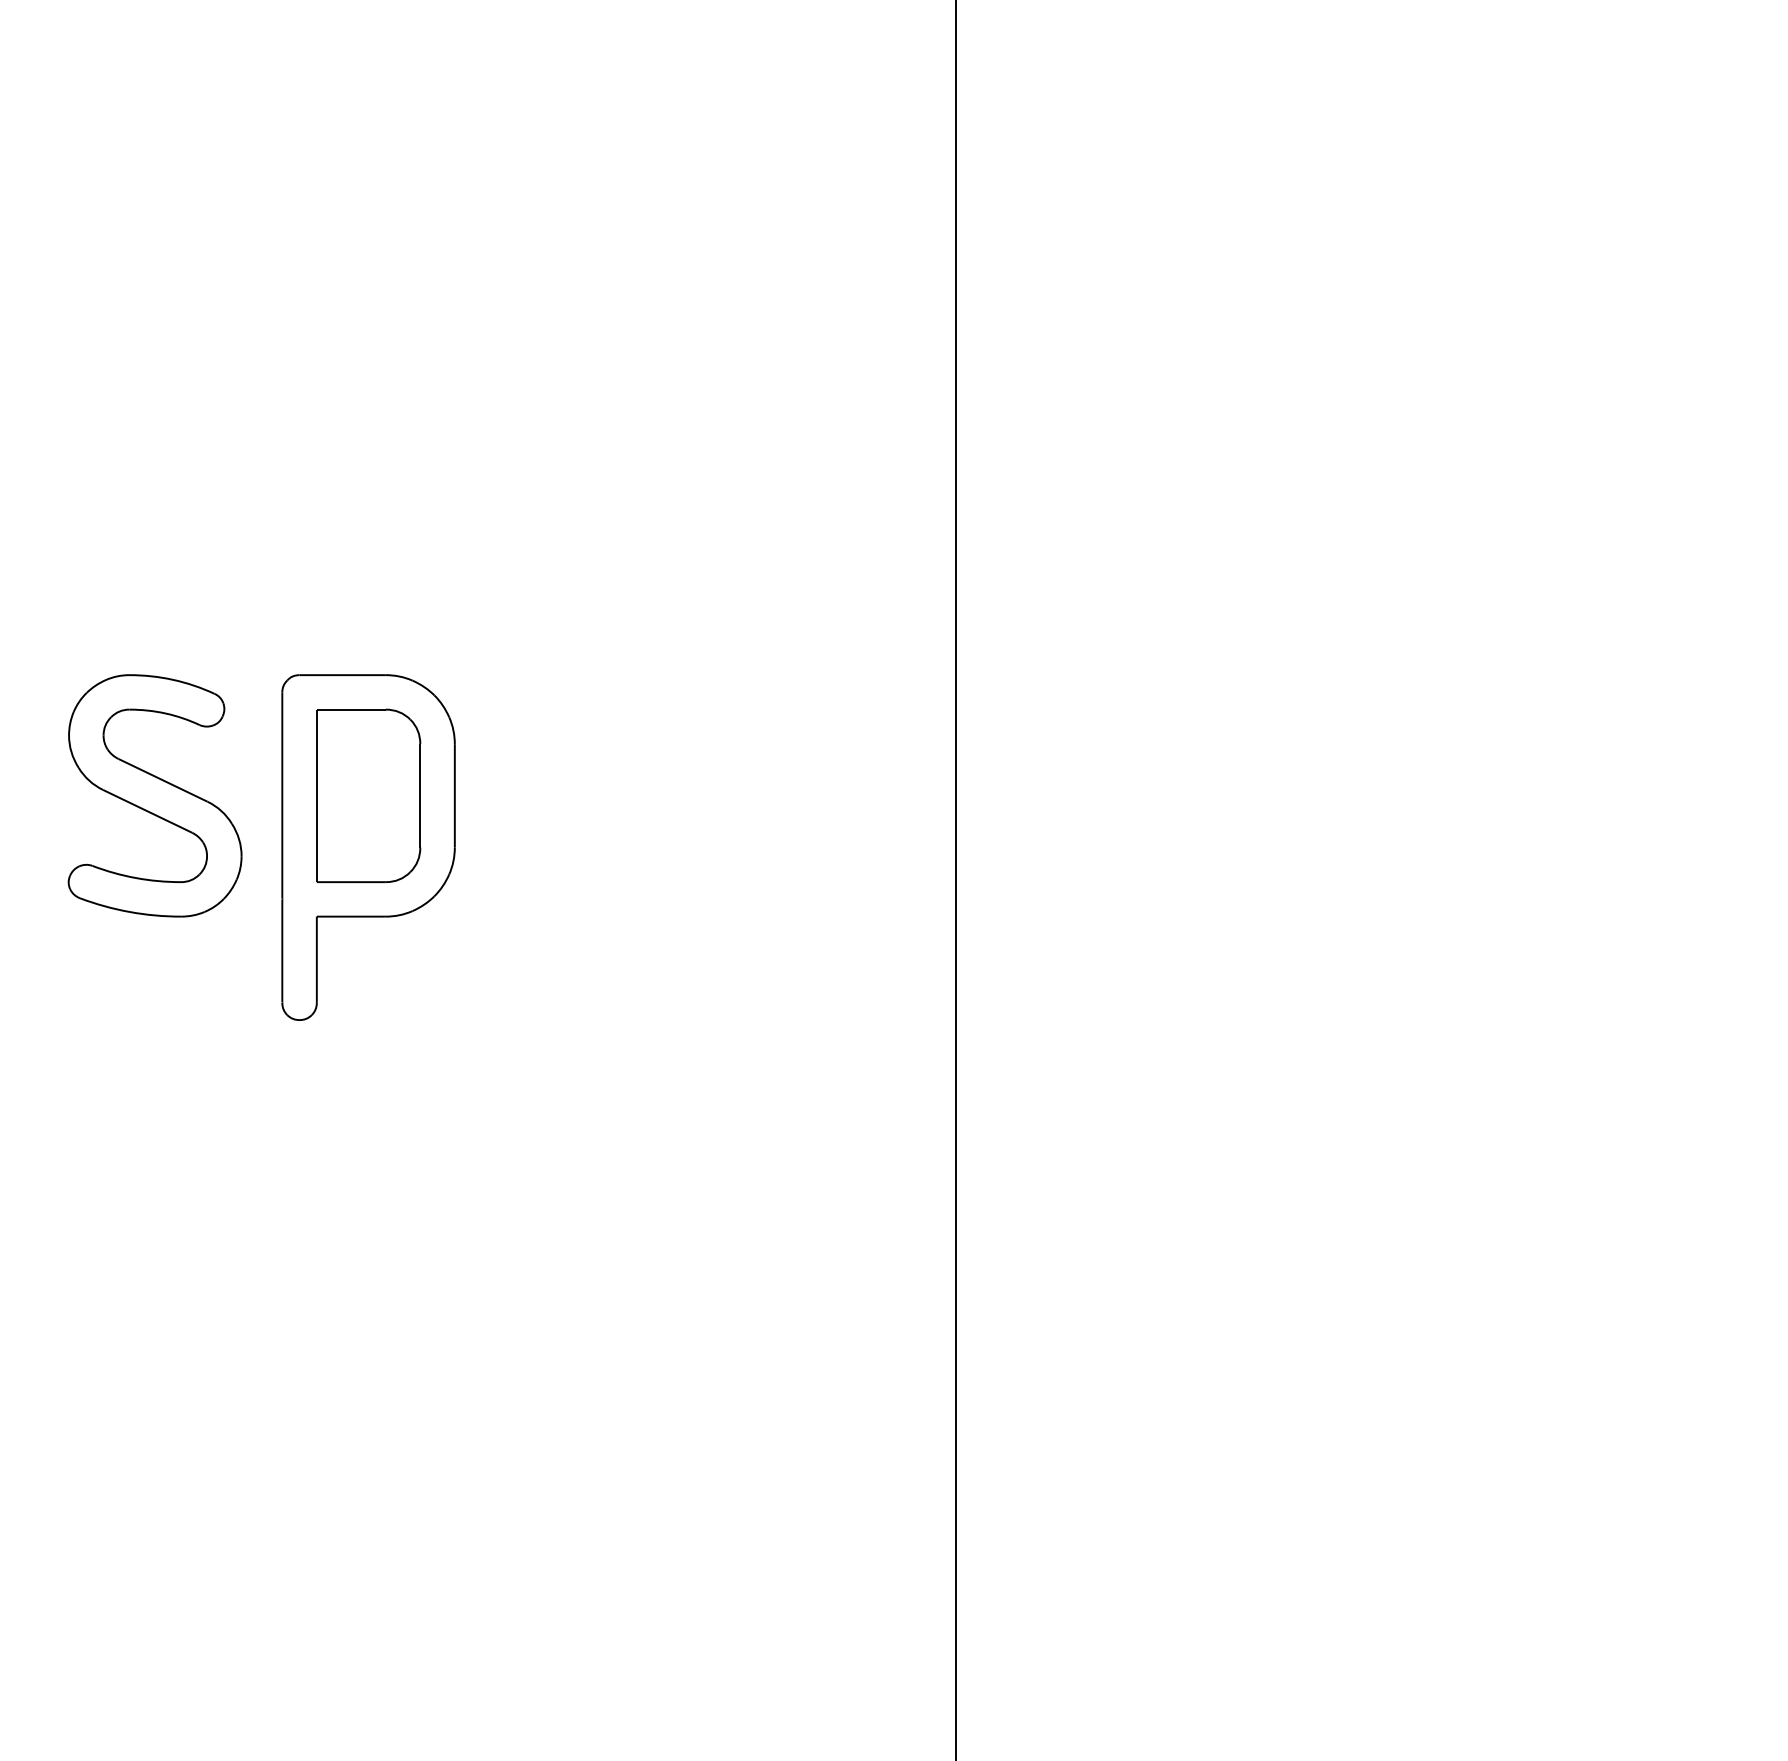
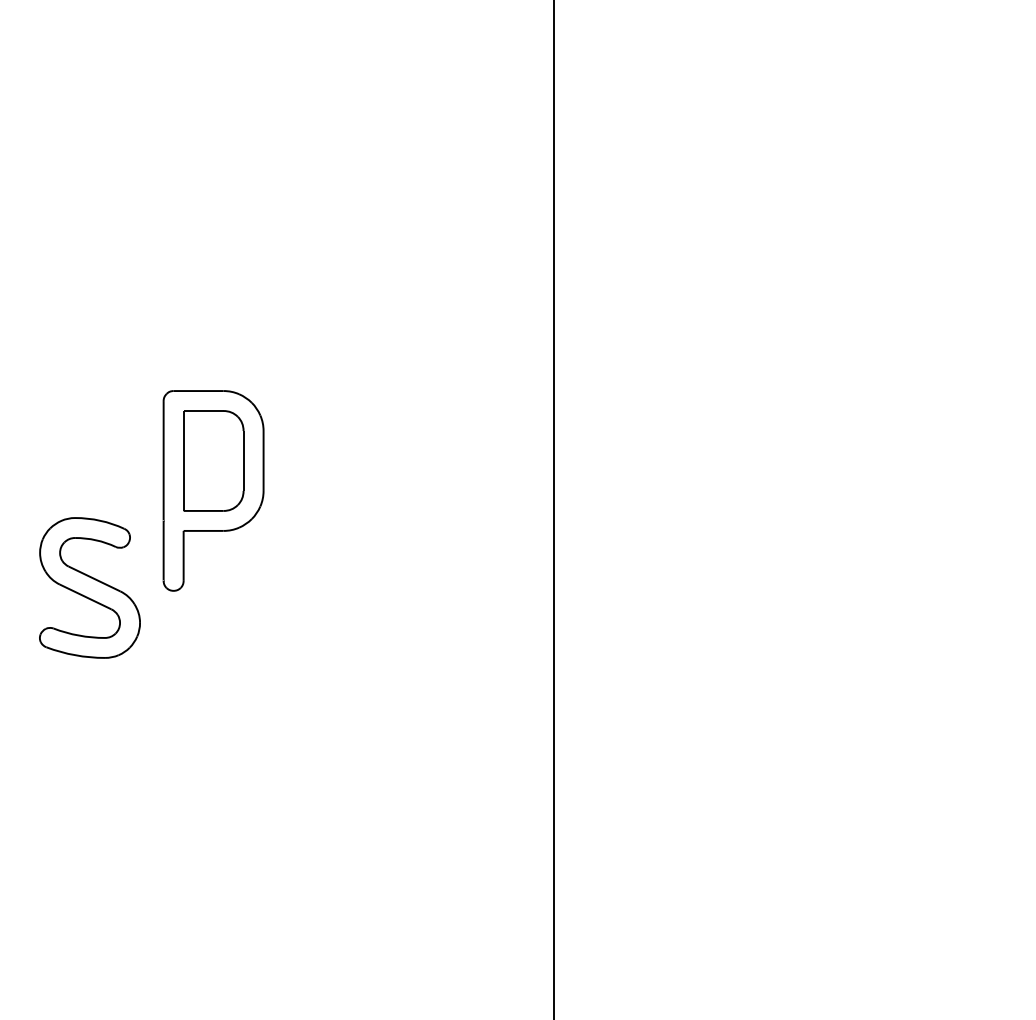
part: (154, 795) -> (89, 587), moved

